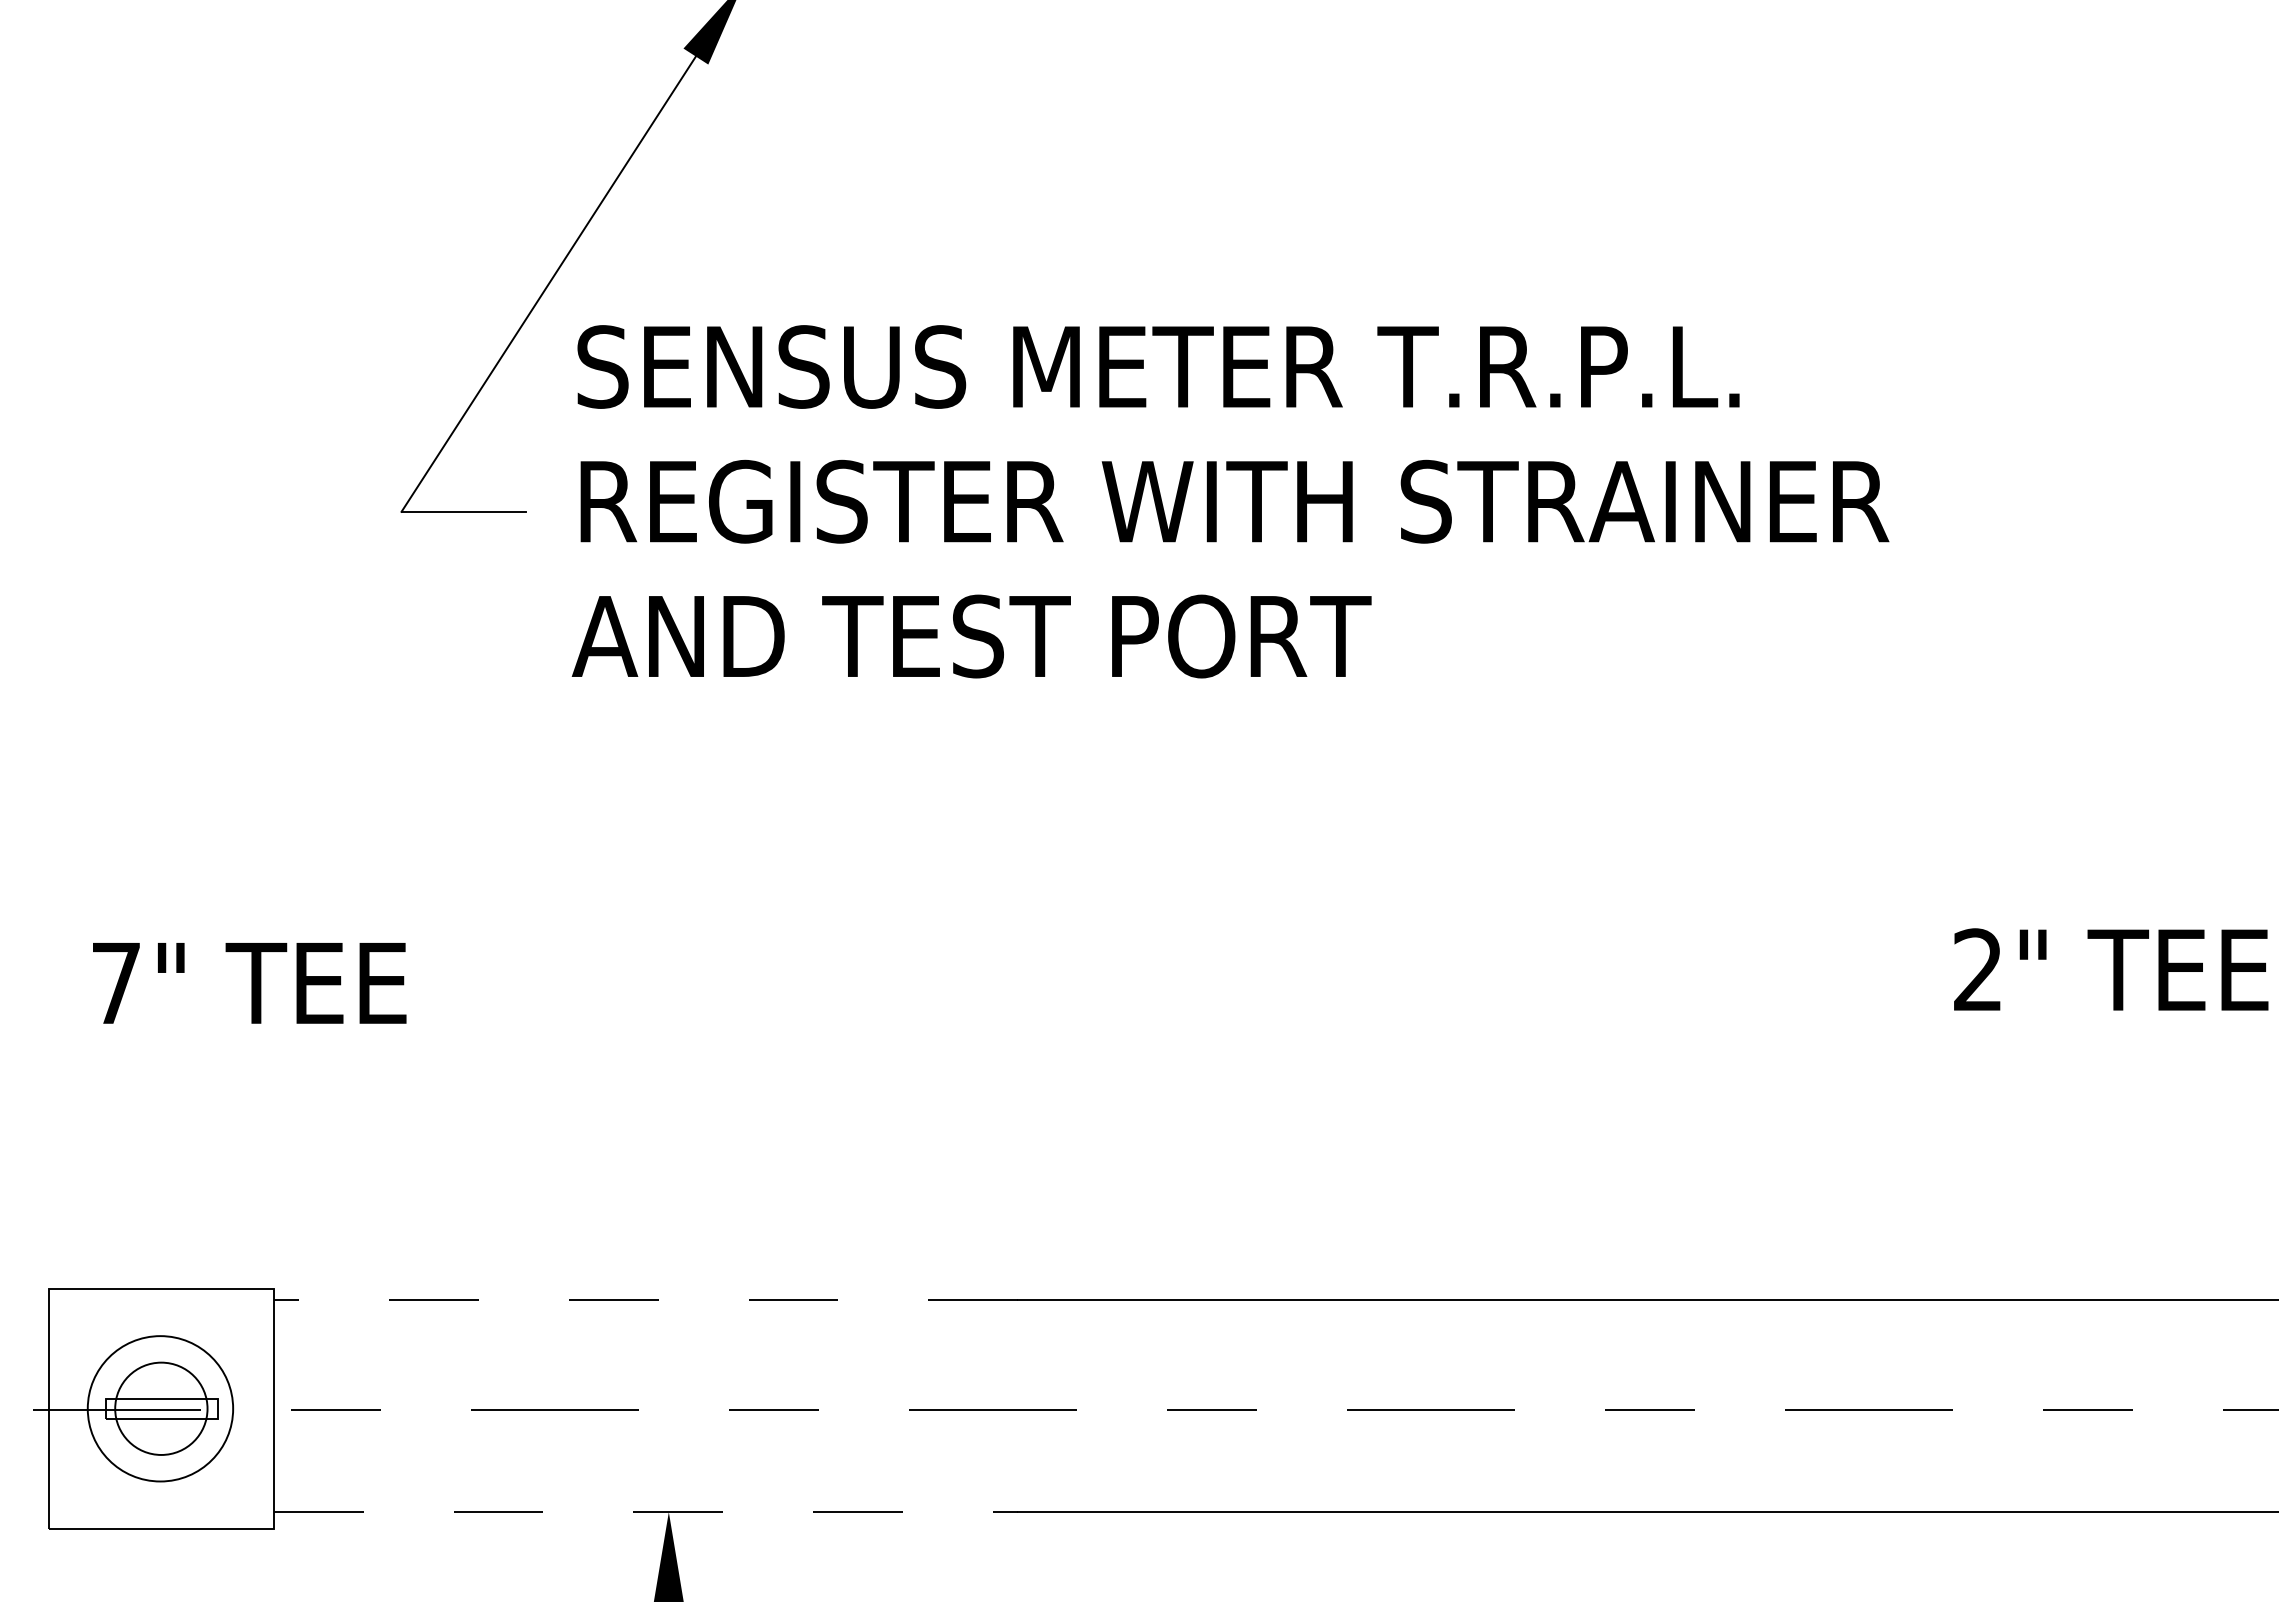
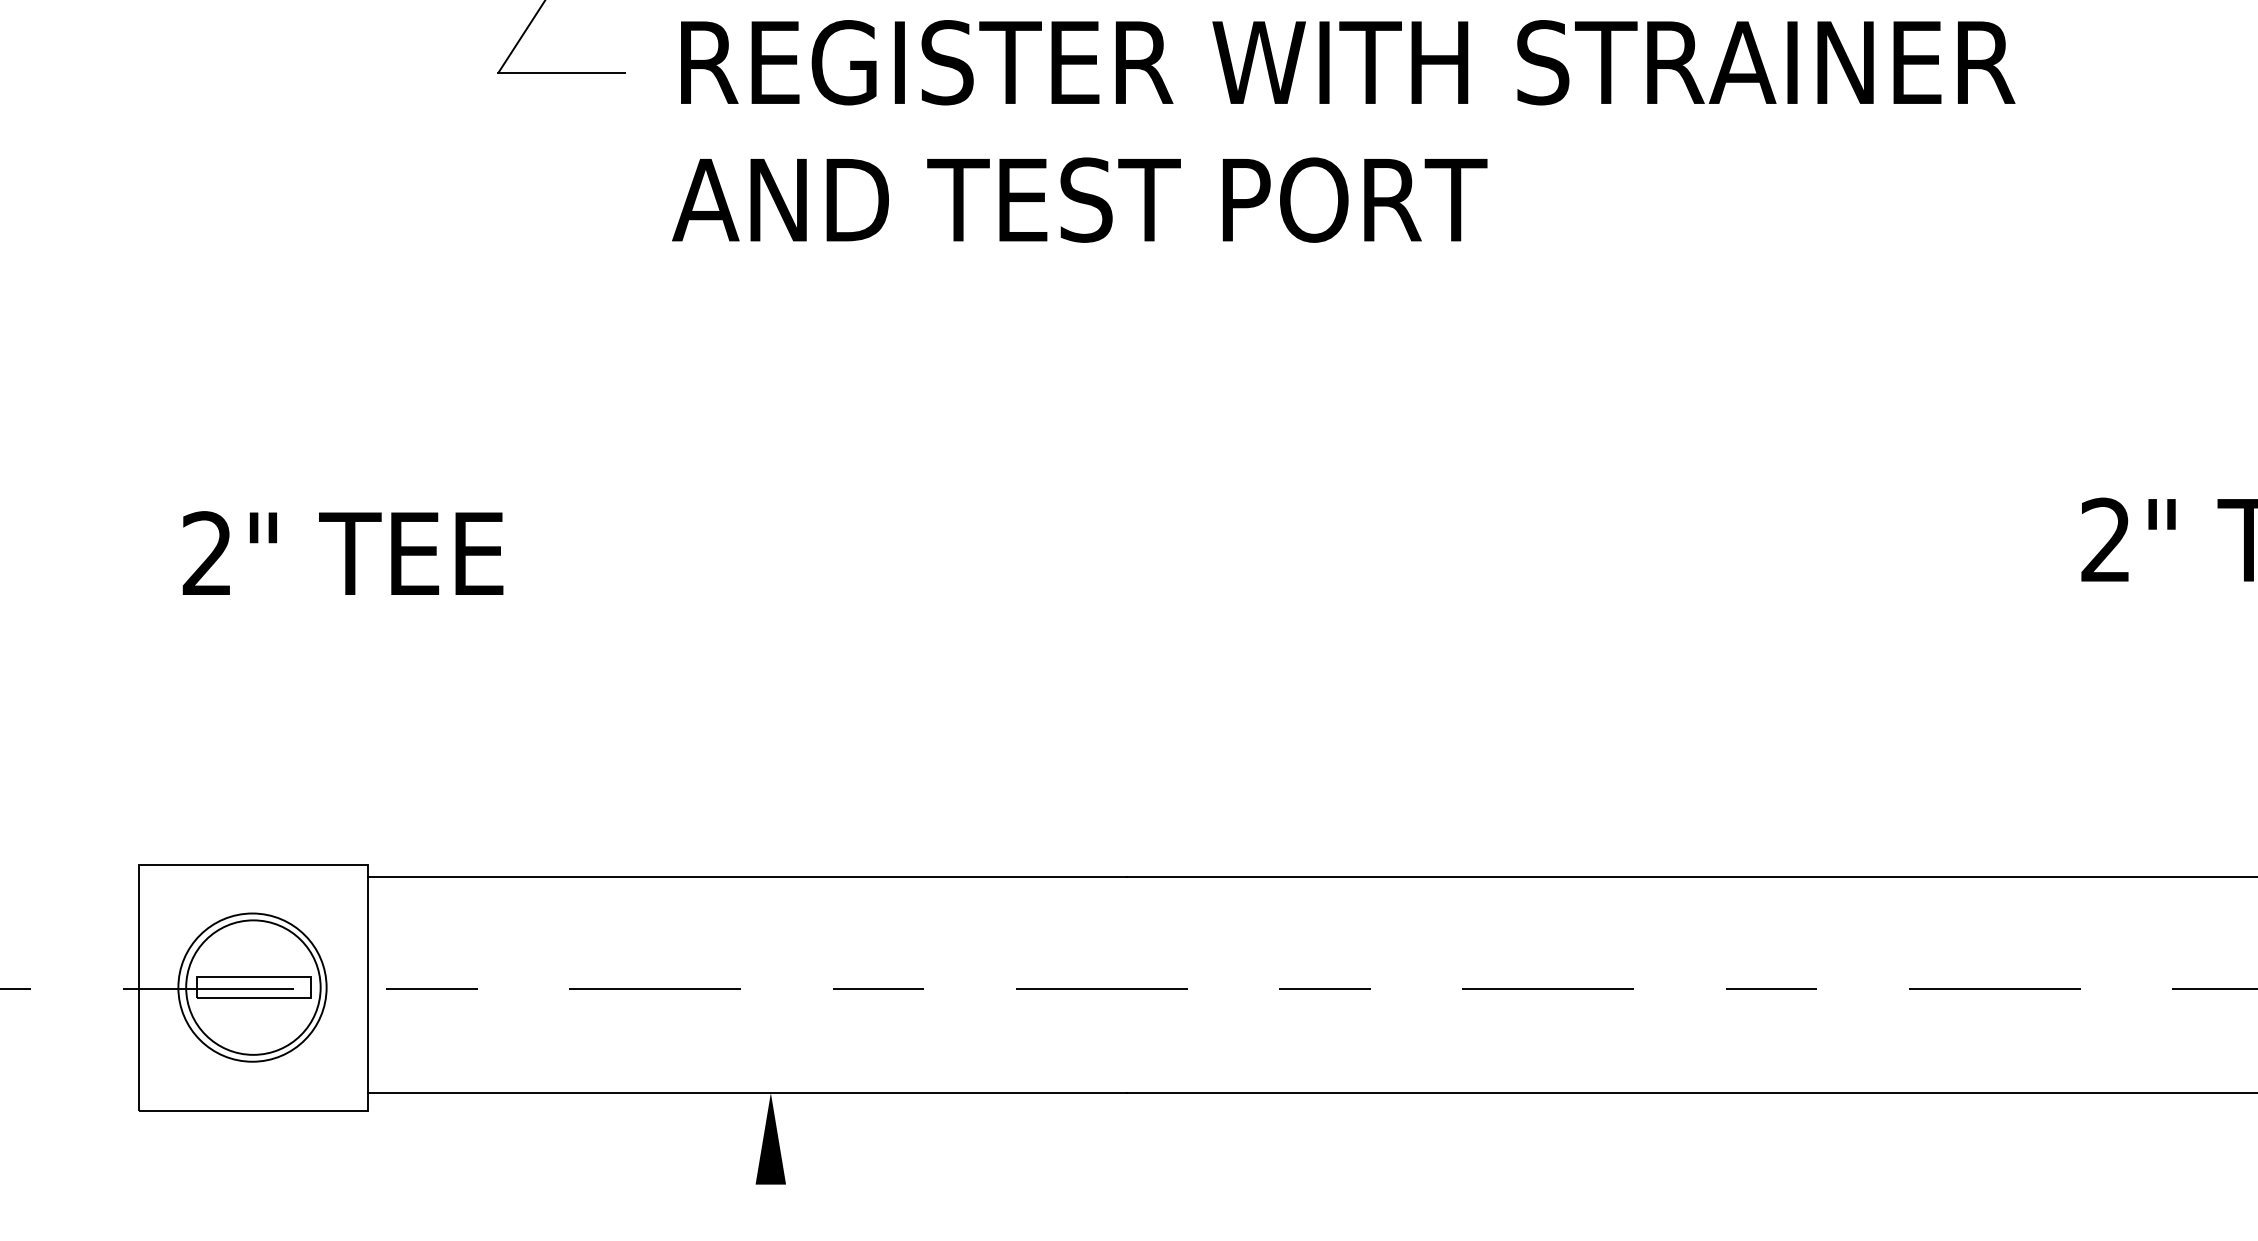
text: (115, 982) -> (206, 552), 7" -> 2"
line: (645, 1300) -> (747, 877), dashed -> solid
circle: (161, 1408) -> (253, 987), size x1.43
line: (646, 1512) -> (748, 1093), dashed -> solid

